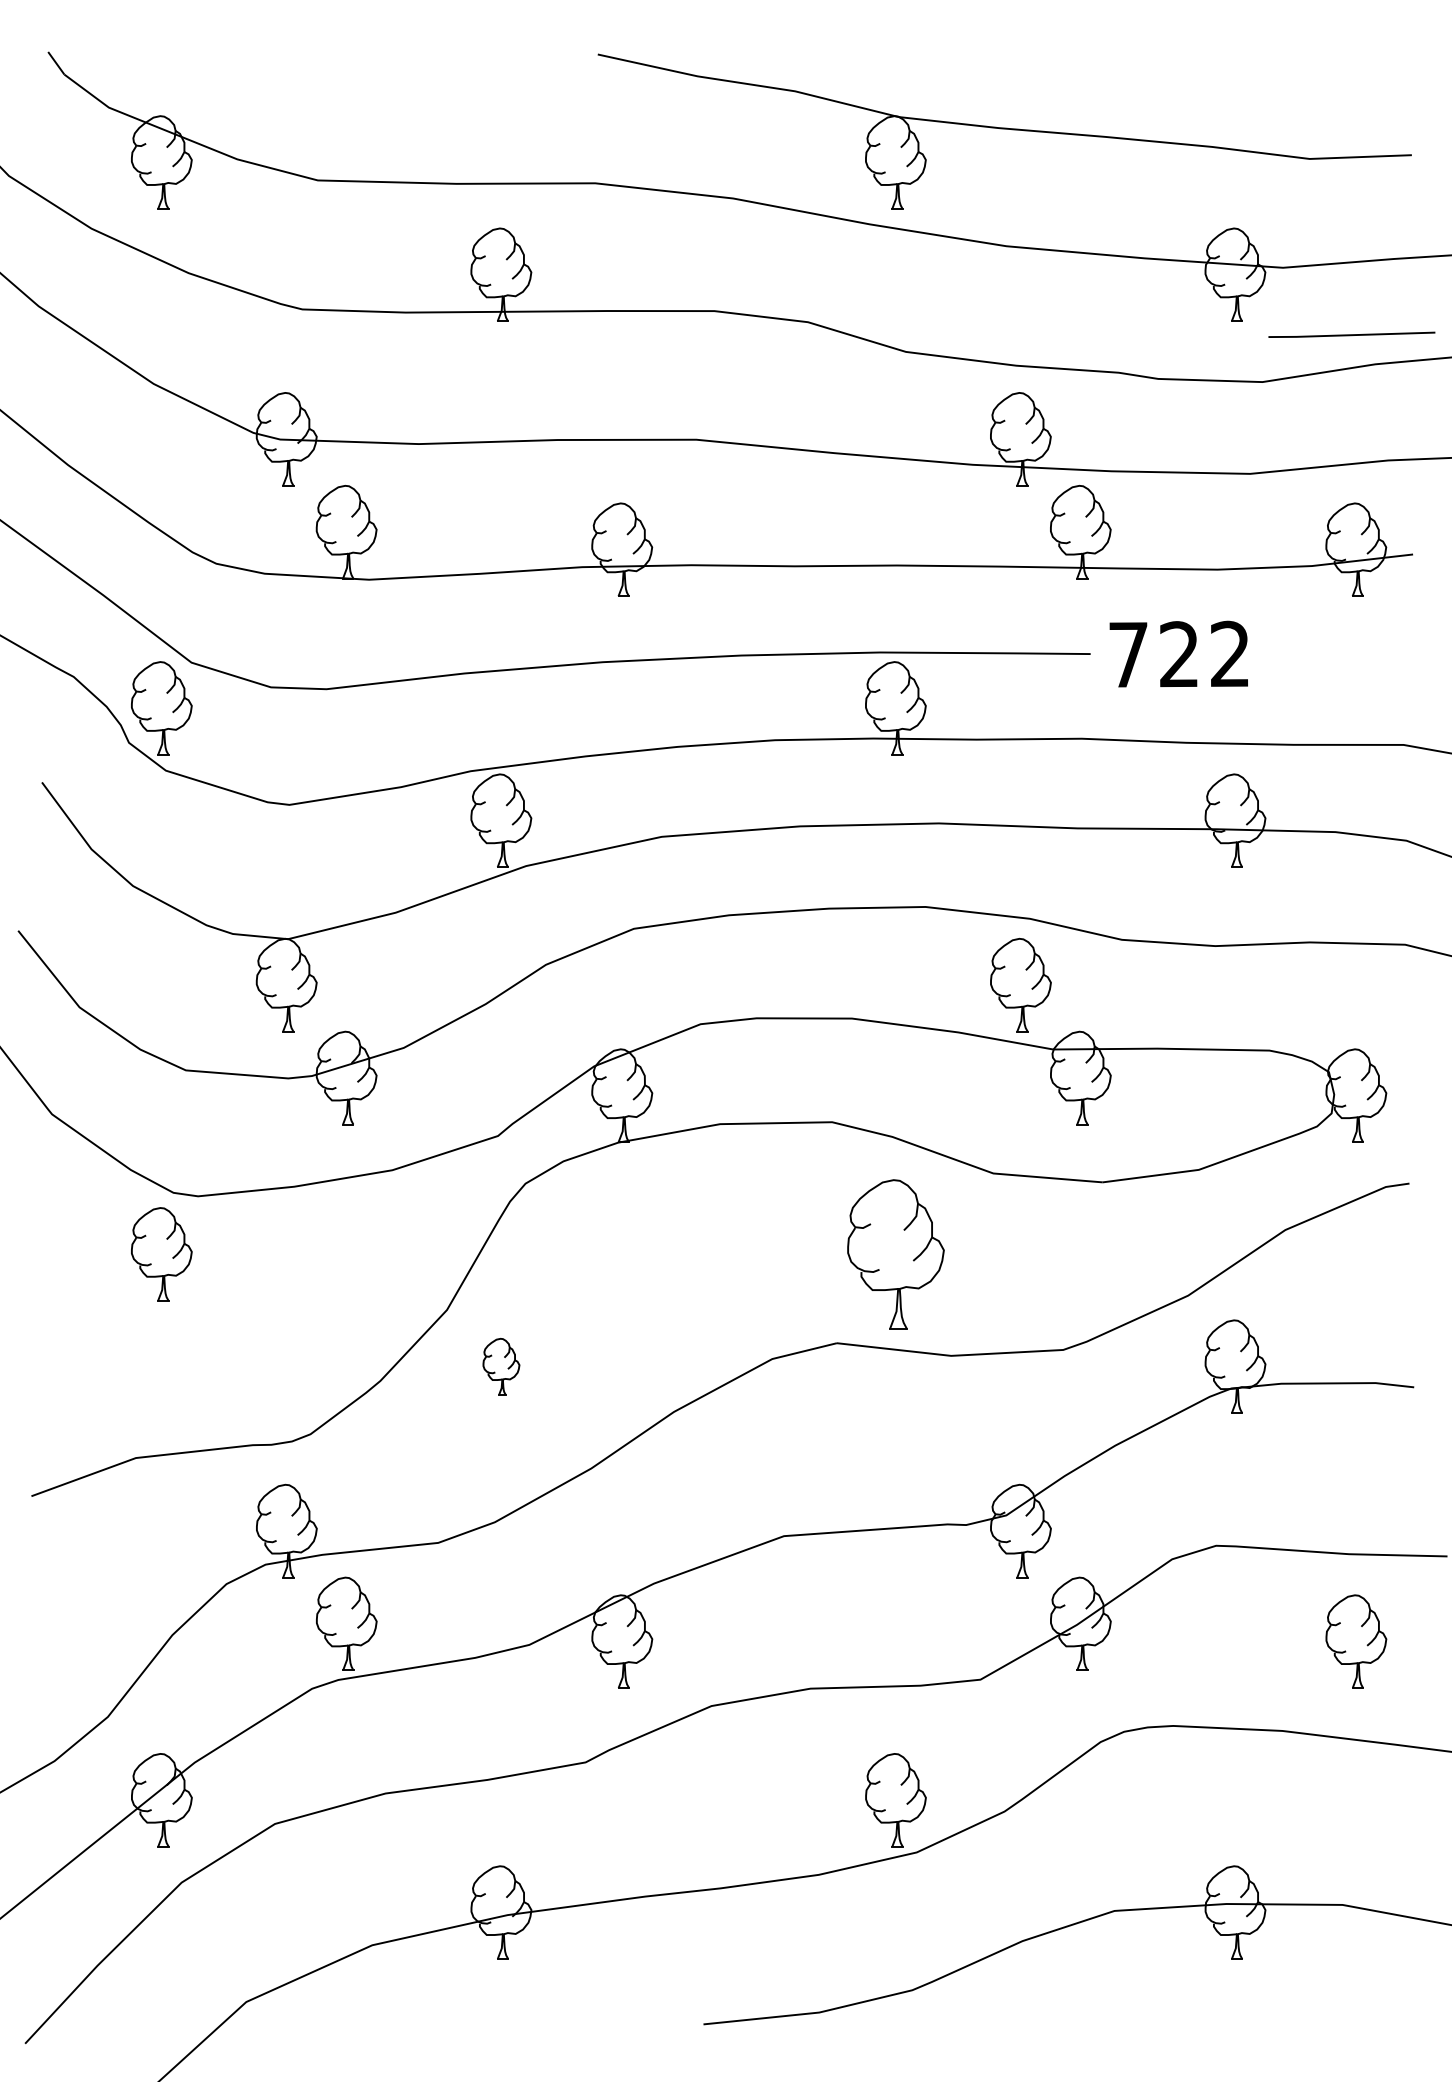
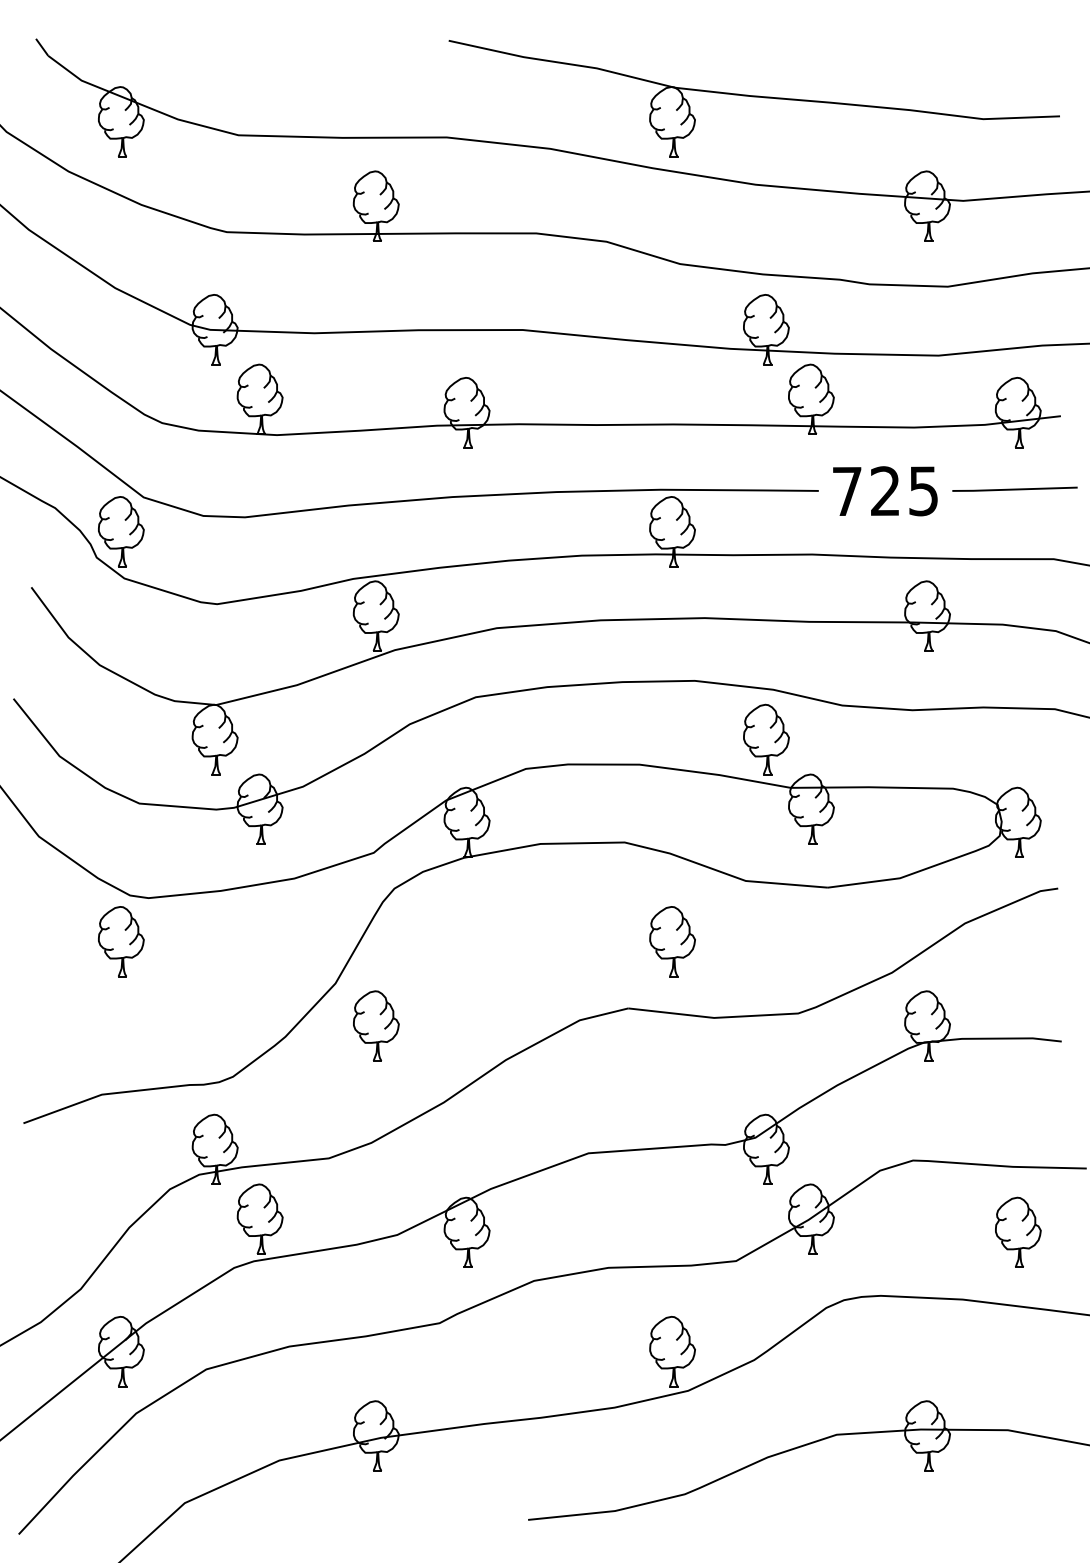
line: (1351, 334) -> (1014, 489), moved
text: (1229, 653) -> (923, 490), 722 -> 725
part: (895, 1254) -> (672, 941), size x0.62
part: (501, 1366) -> (376, 1025), size x1.67

